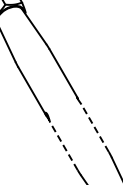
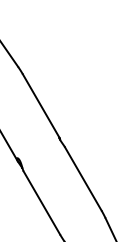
line: (94, 127) -> (82, 177), dashed -> solid
line: (63, 145) -> (41, 201), dashed -> solid

